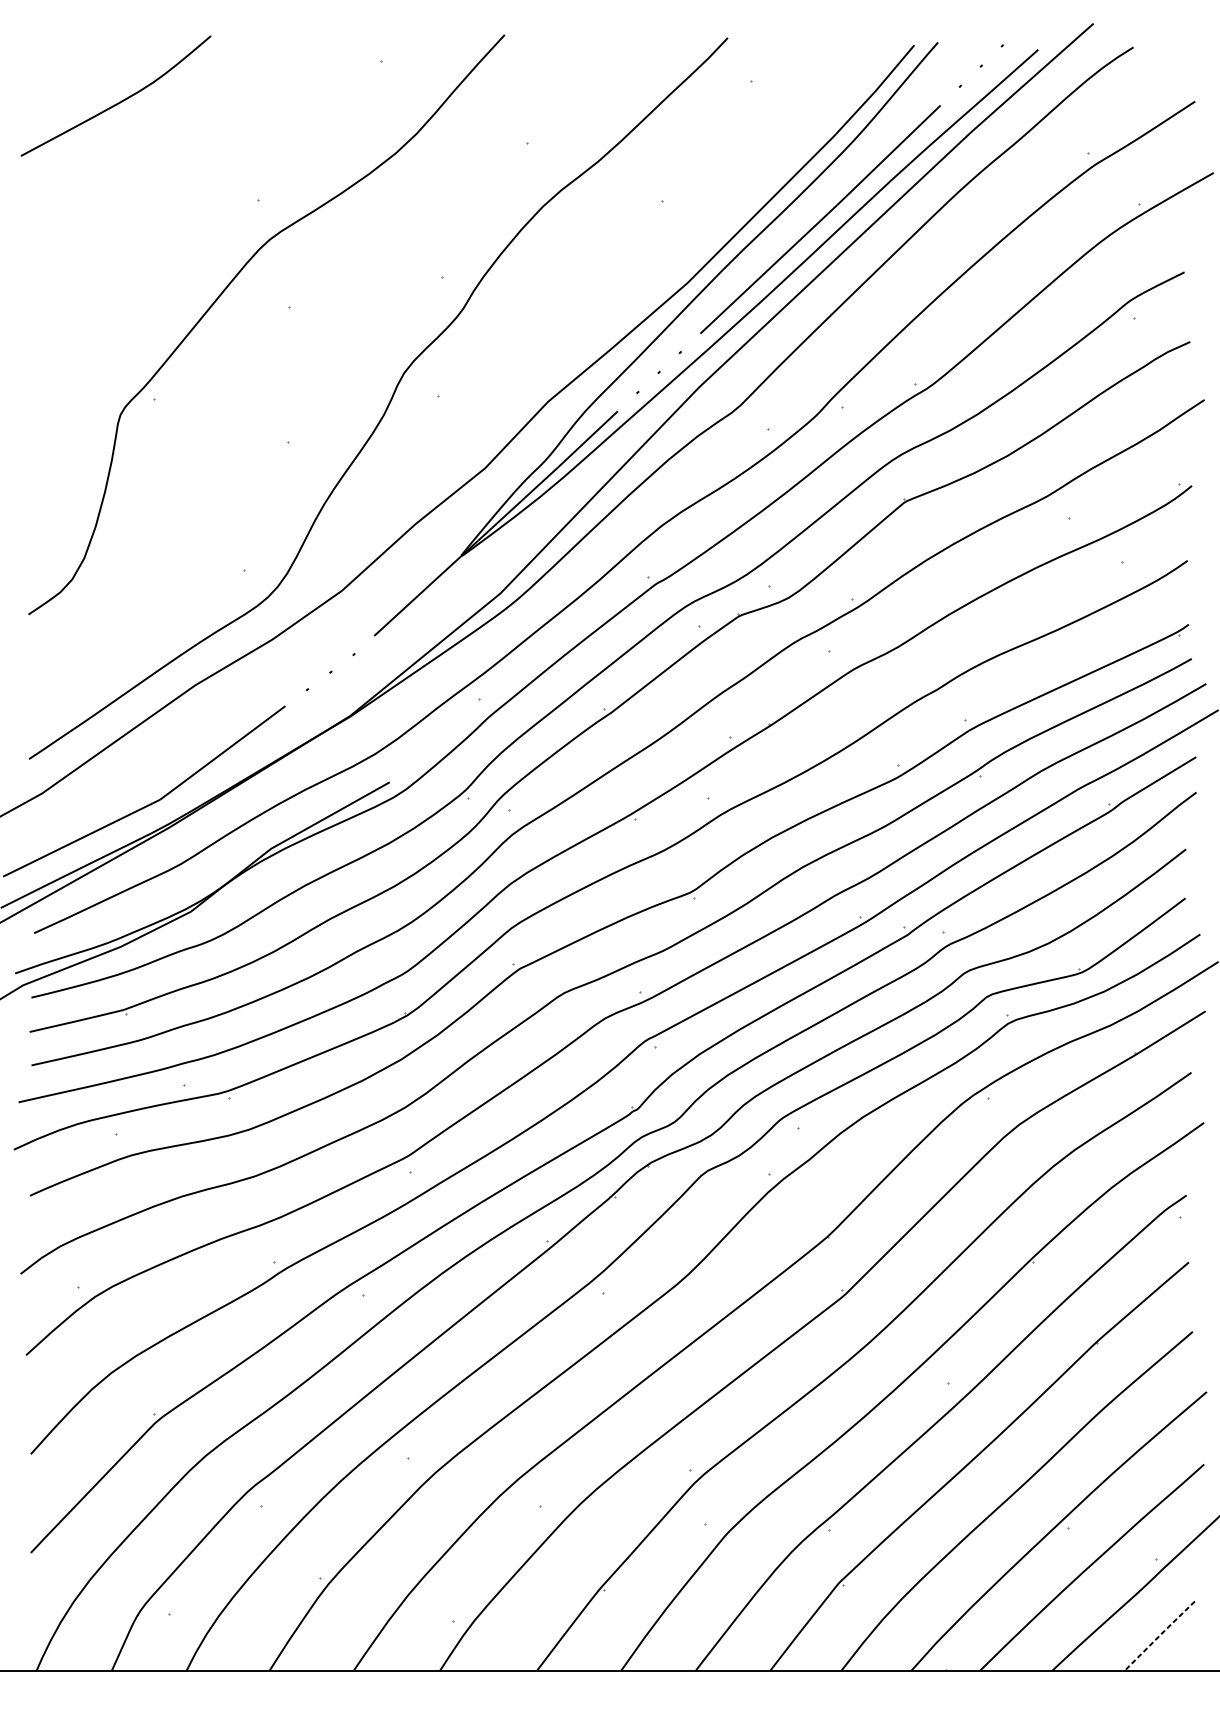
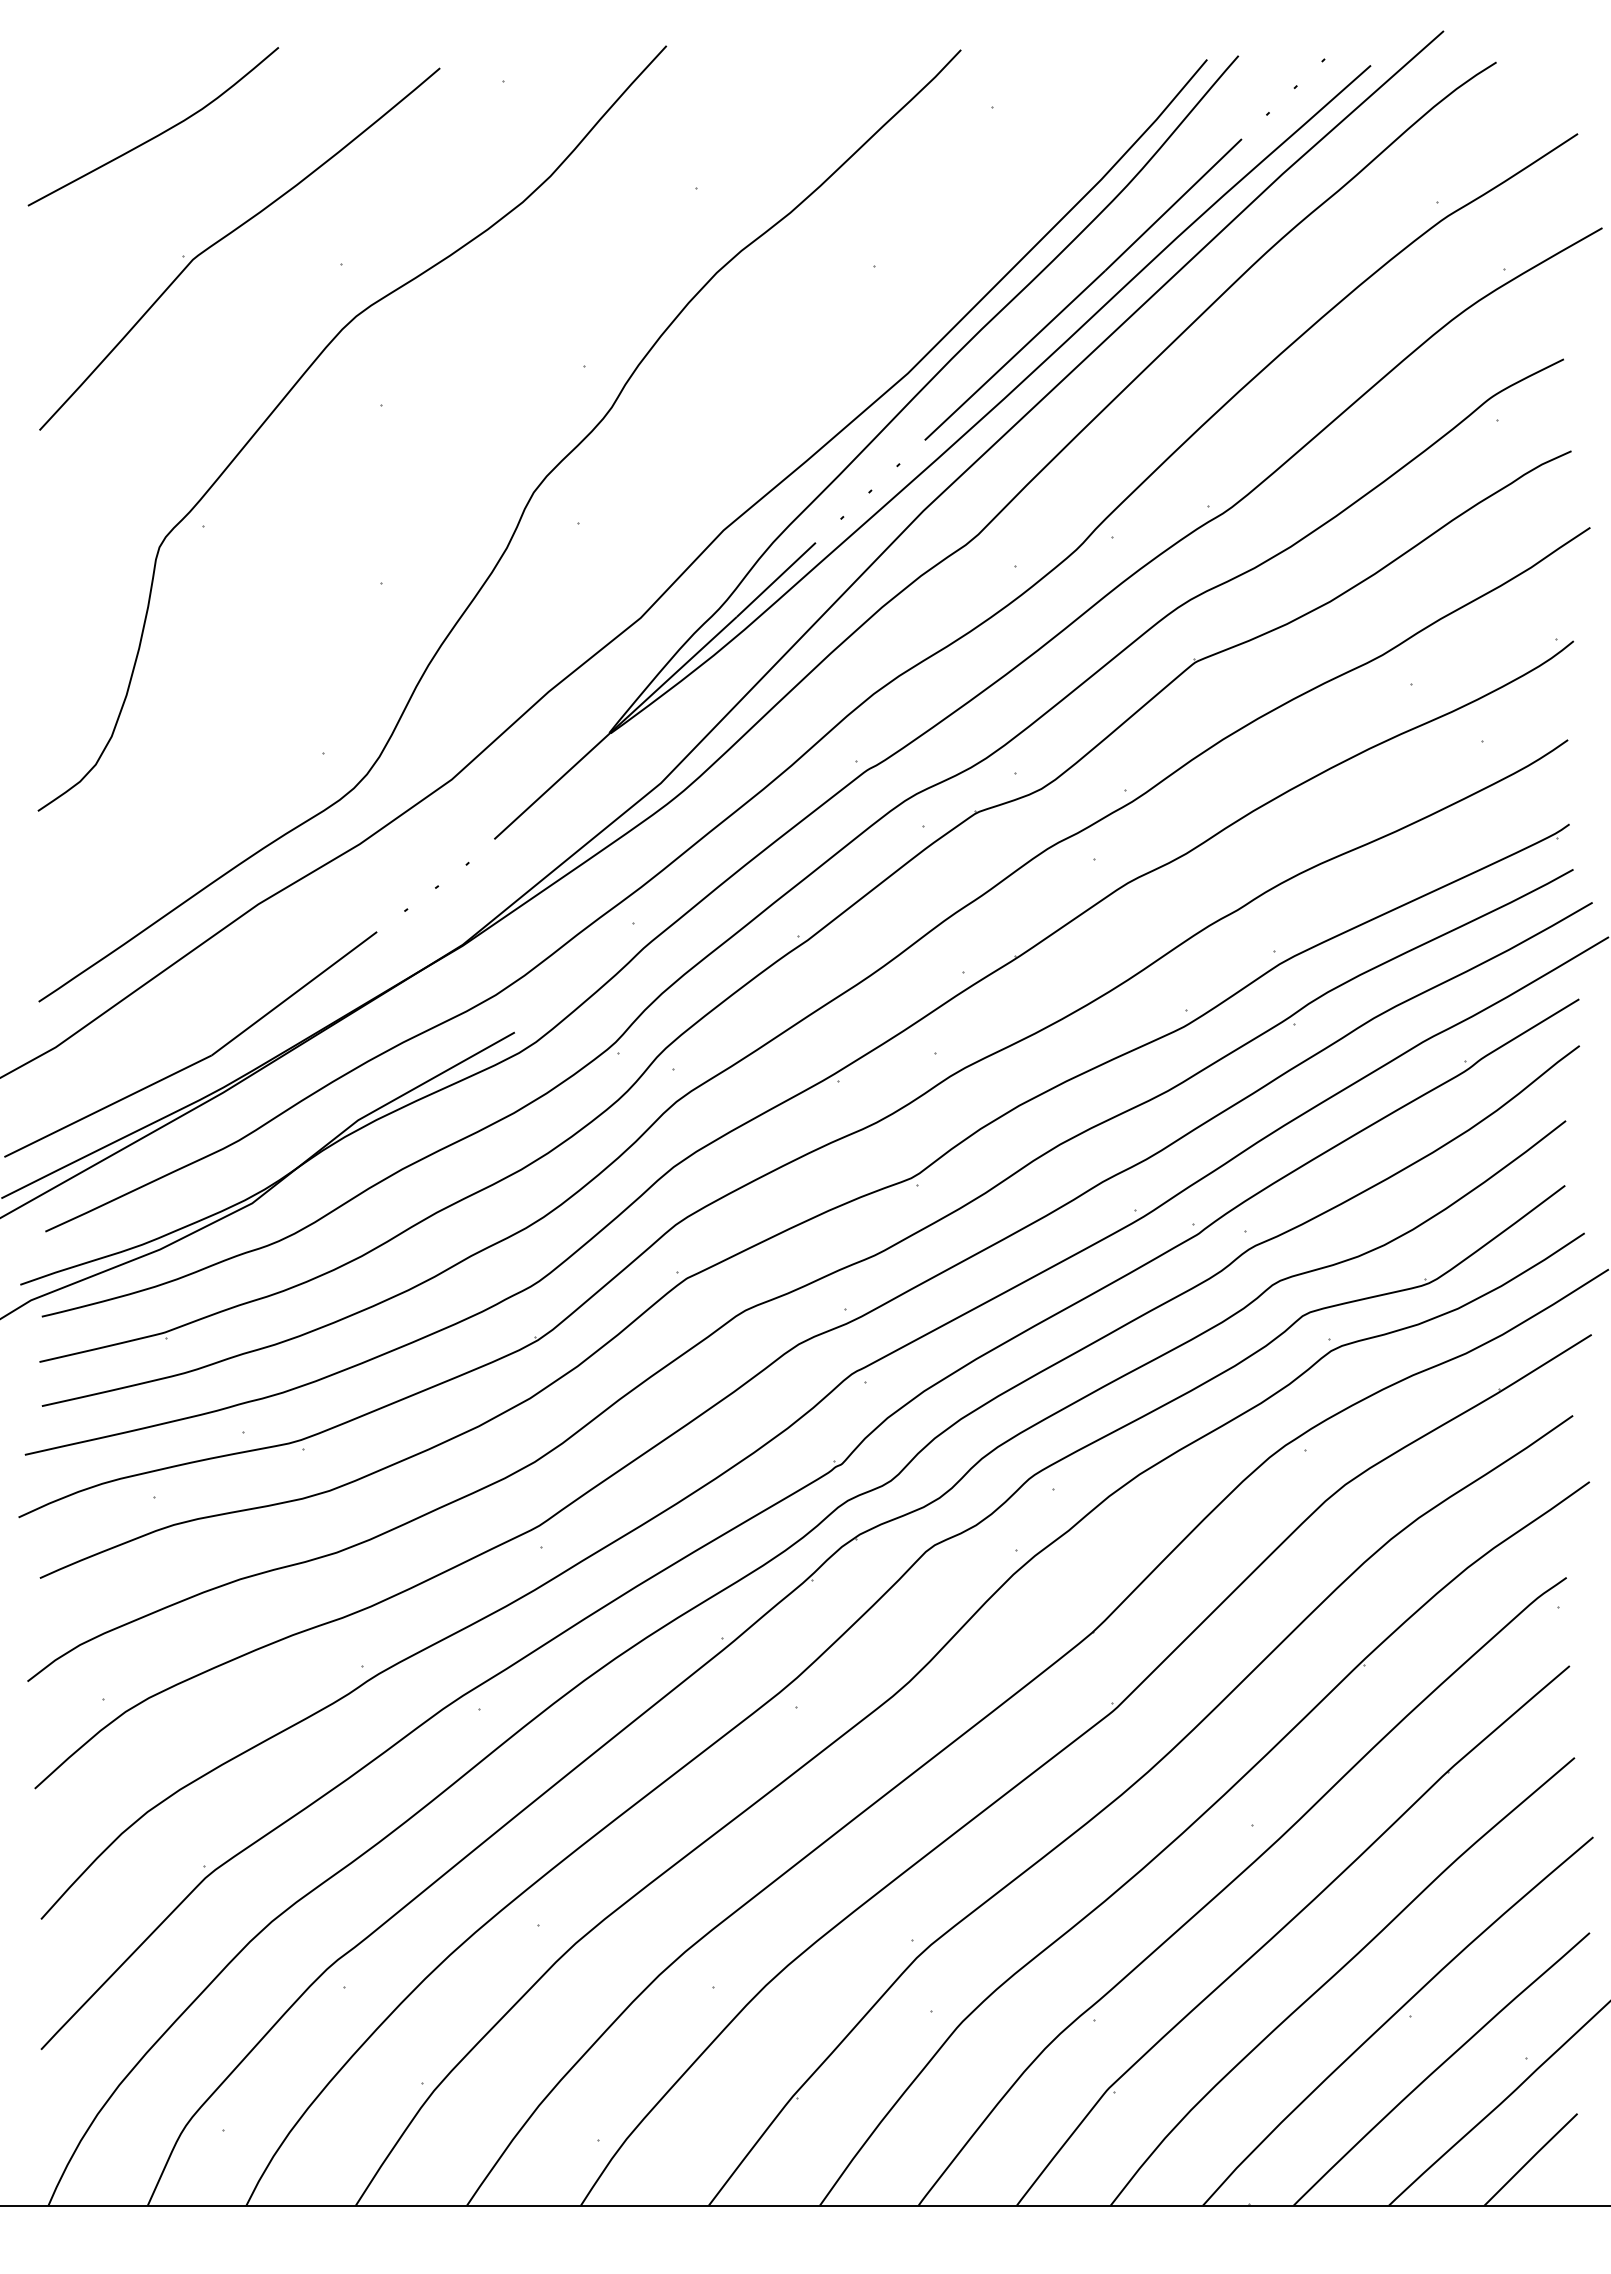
part: (174, 177) -> (230, 234), added
line: (1159, 1636) -> (1530, 2159), dashed -> solid

